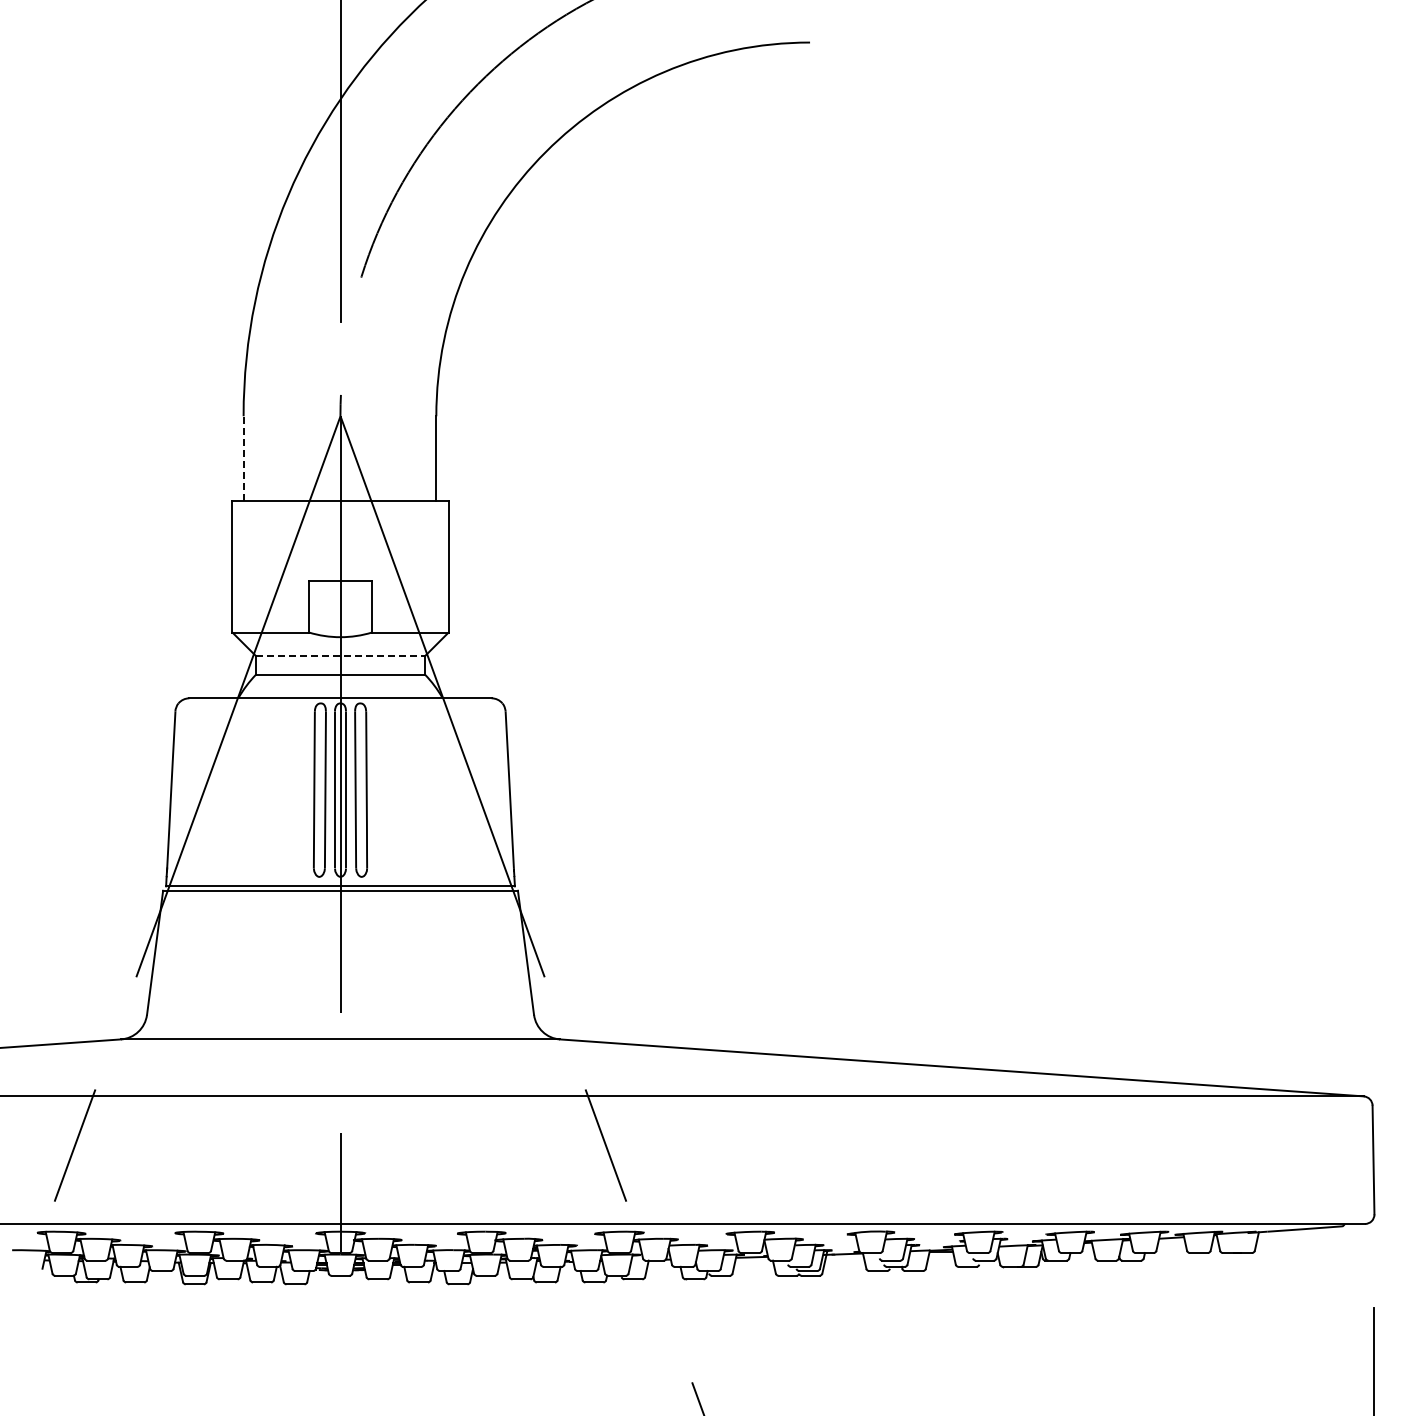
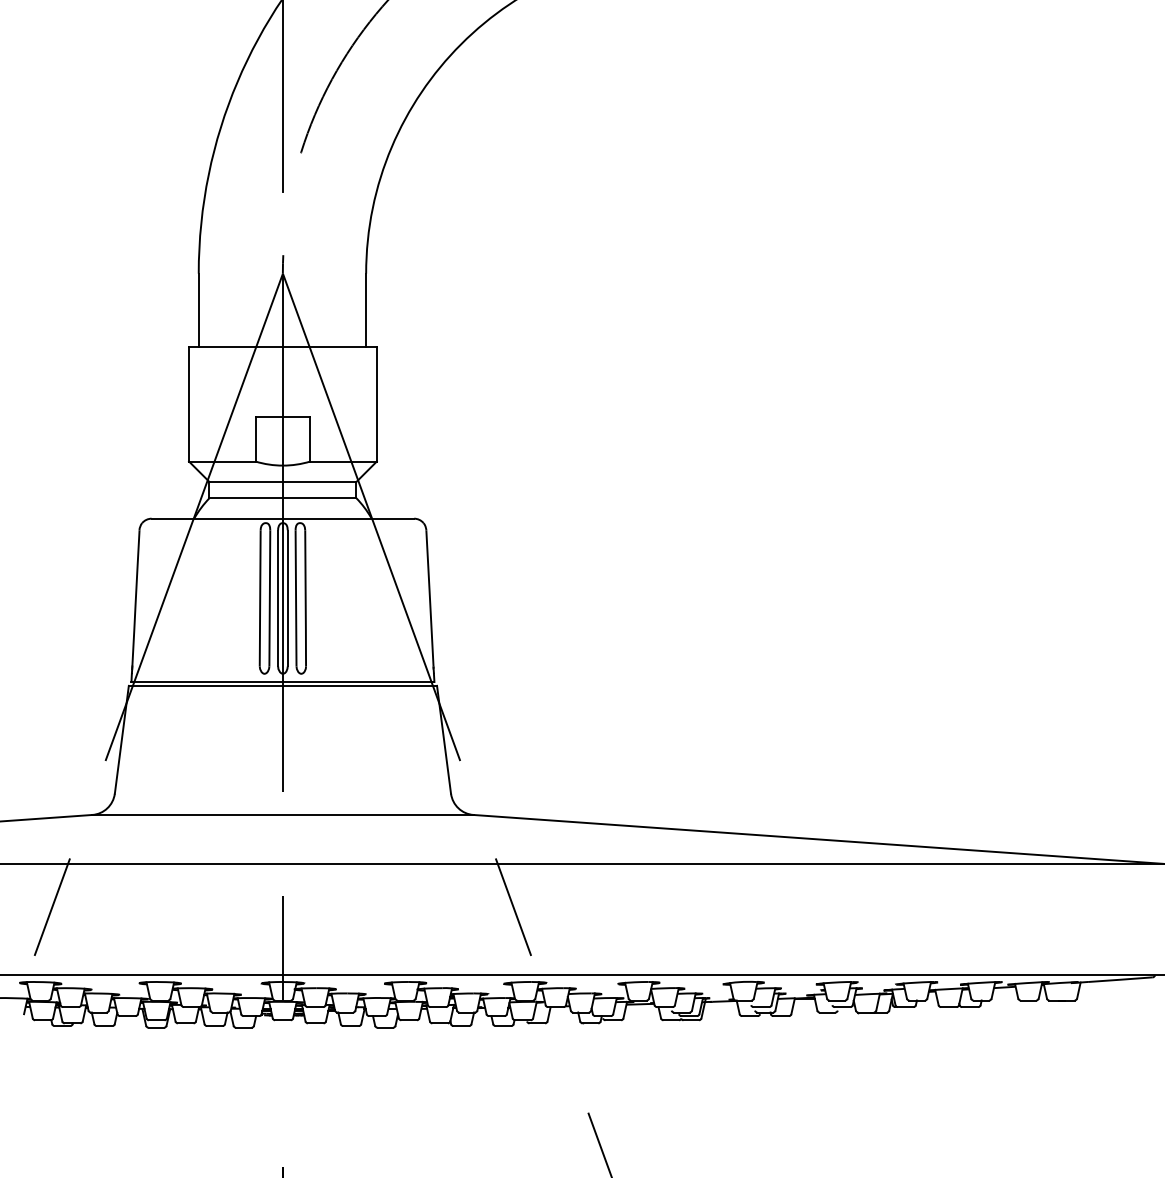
line: (243, 458) -> (198, 310), dashed -> solid
line: (340, 656) -> (282, 482), dashed -> solid

